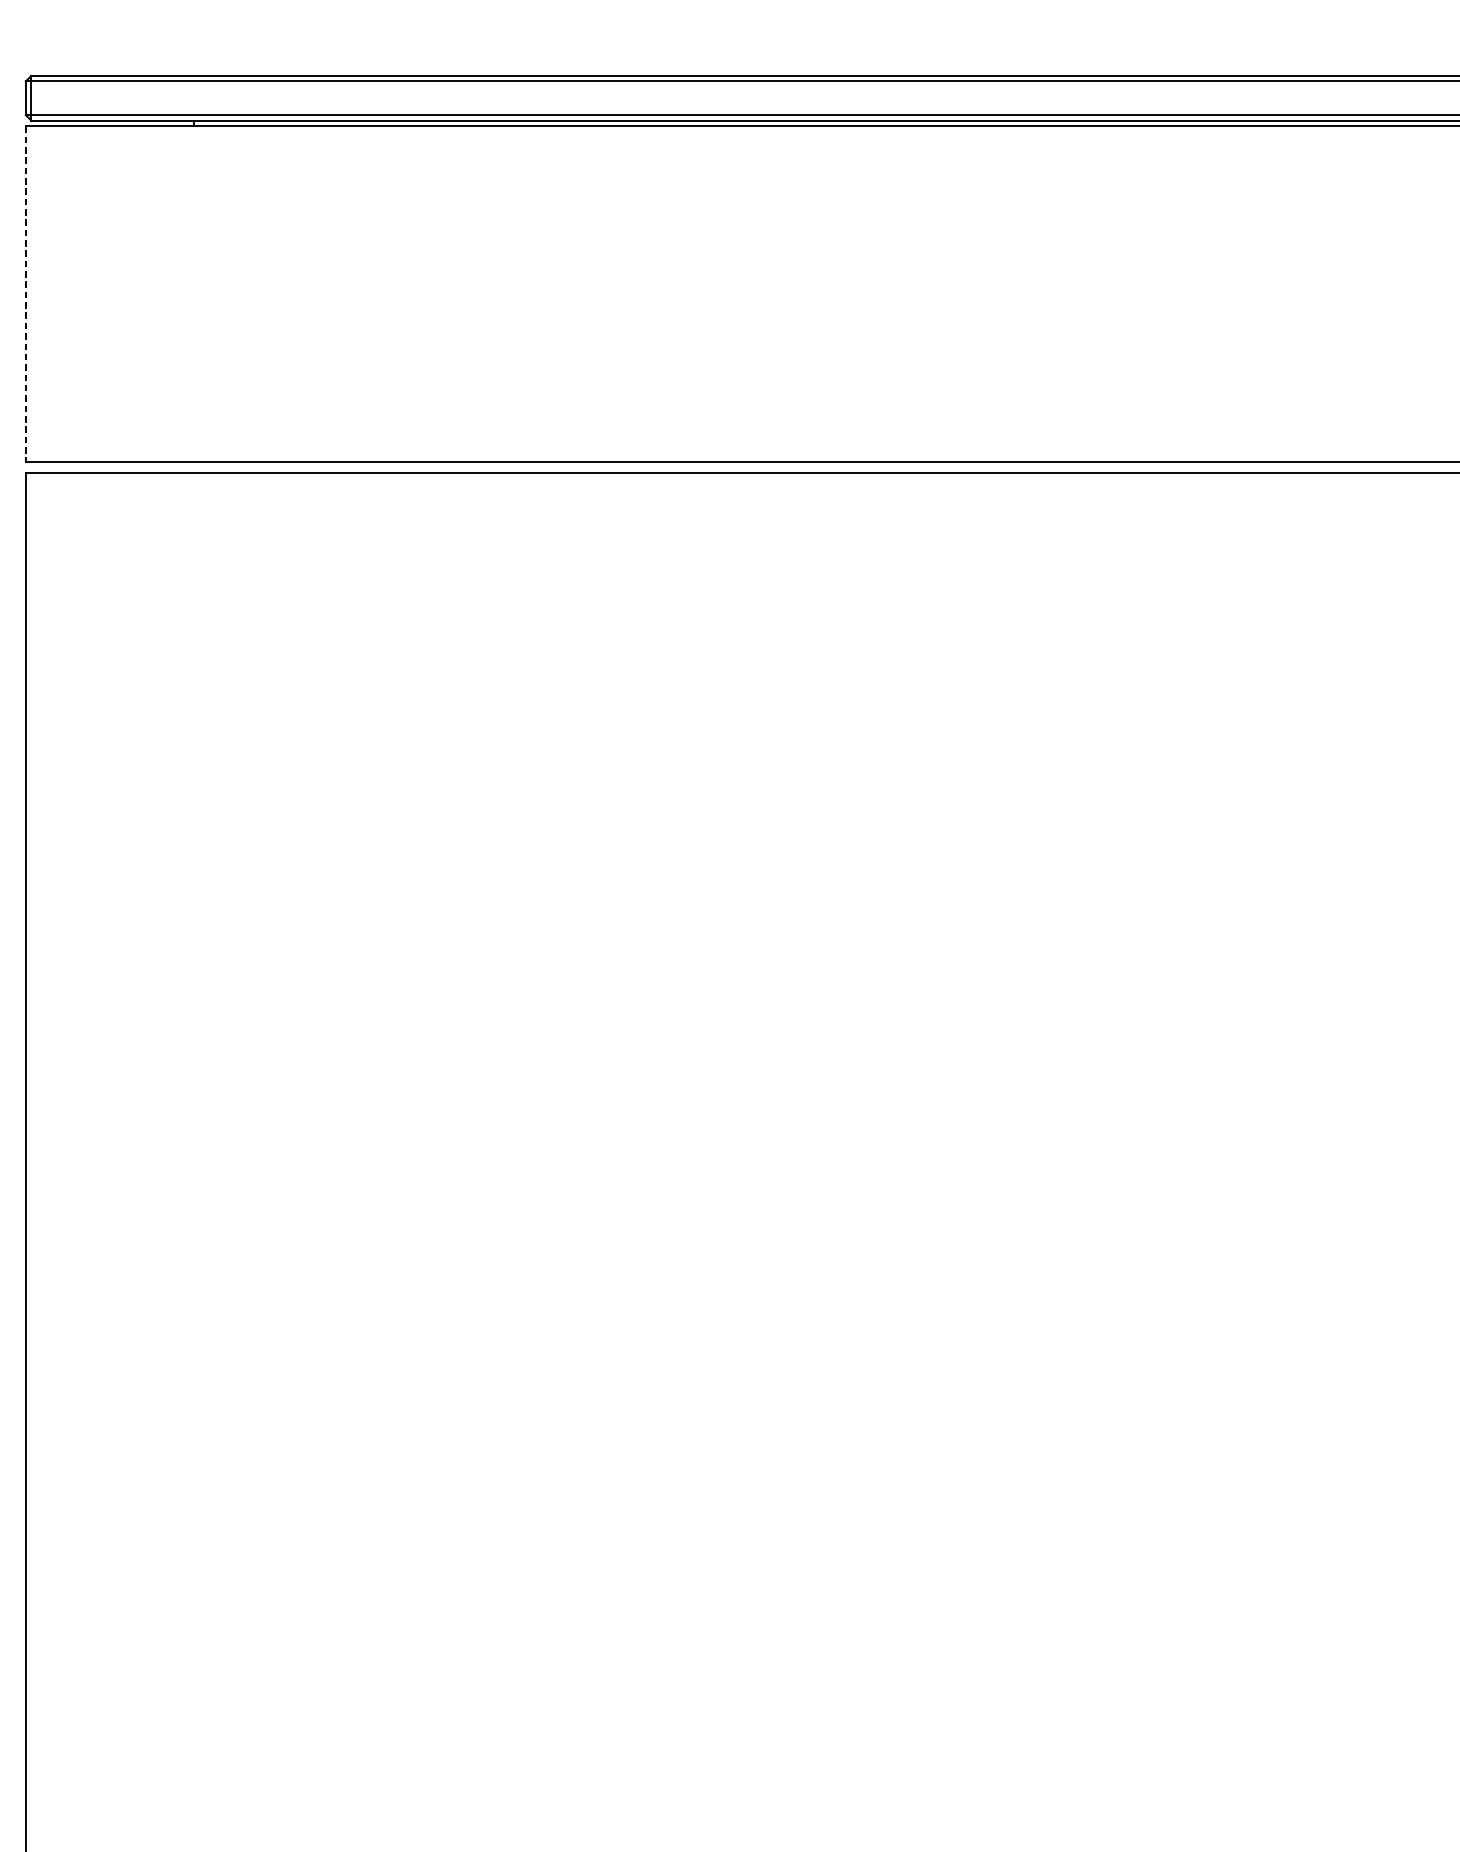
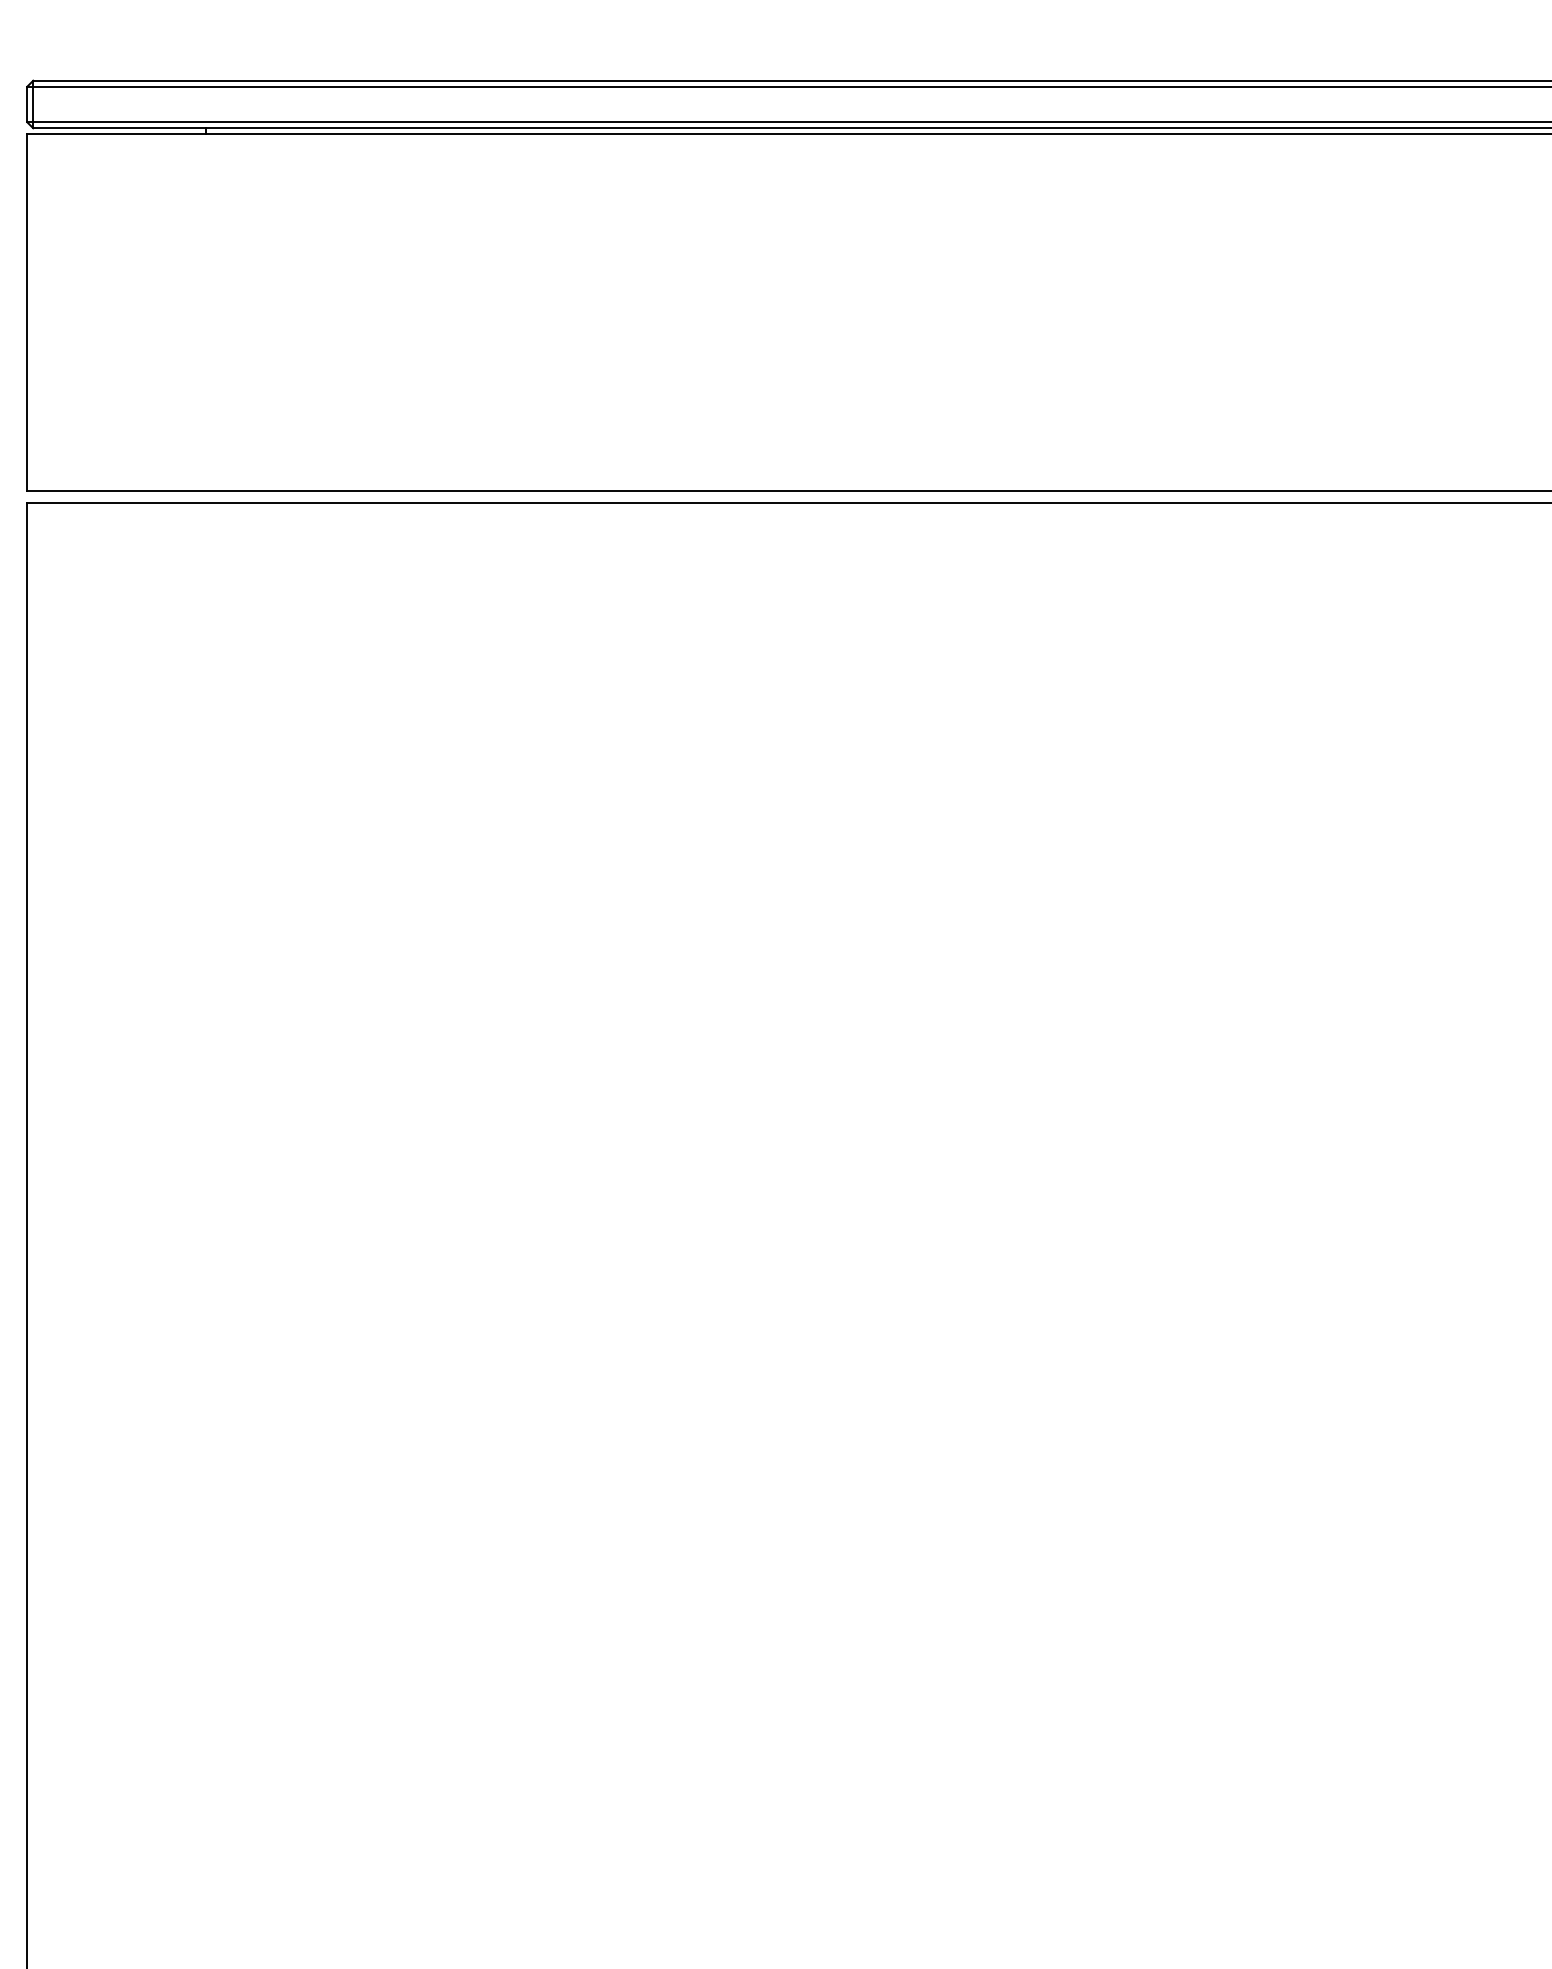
line: (25, 294) -> (27, 313), dashed -> solid

